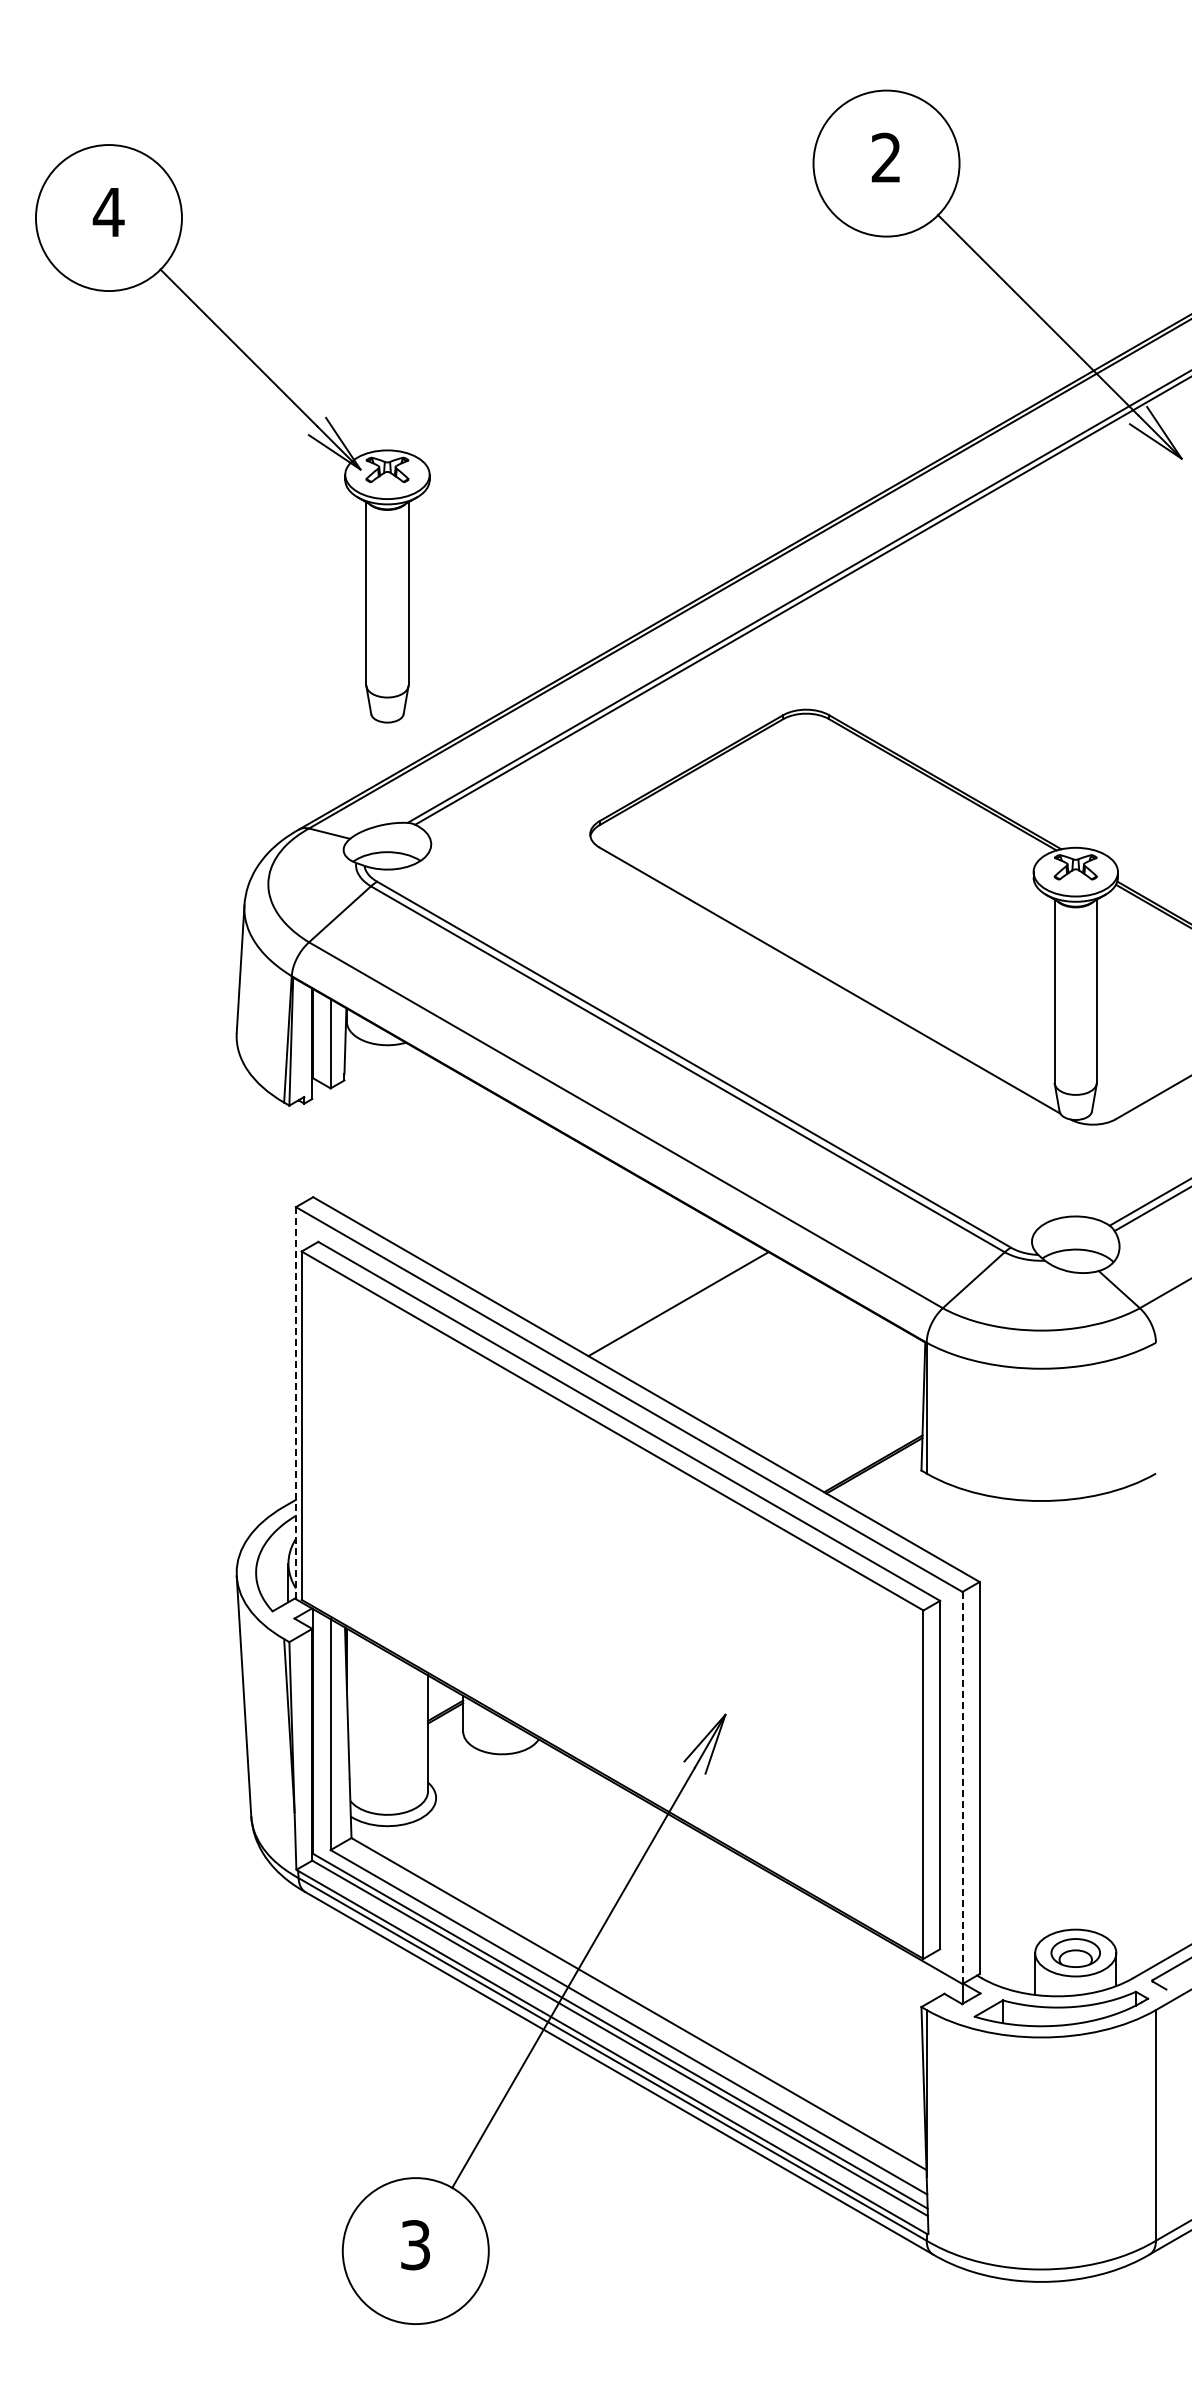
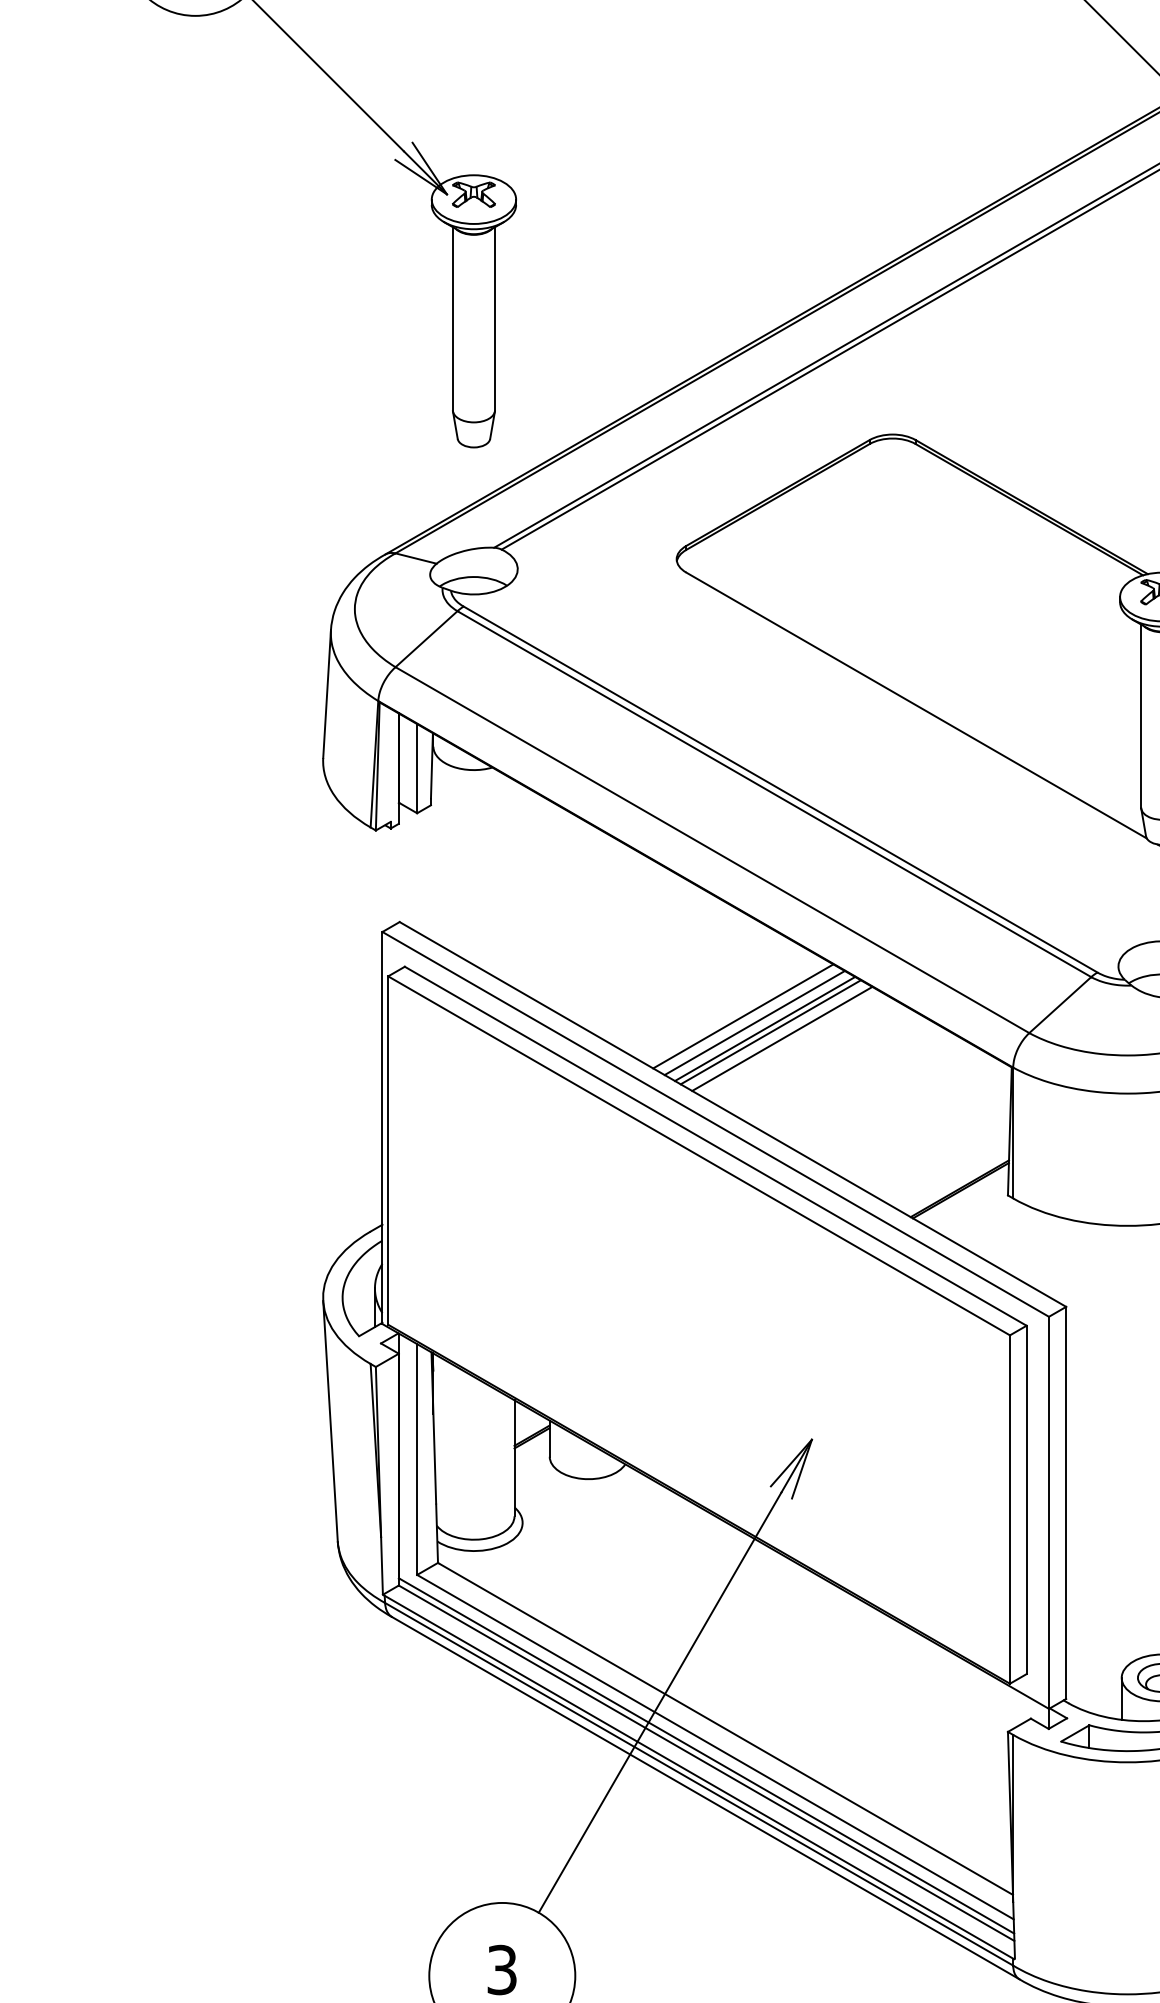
line: (656, 1291) -> (743, 1016), added
line: (668, 1298) -> (755, 1023), added
line: (684, 1307) -> (771, 1032), added
line: (695, 1314) -> (782, 1039), added
line: (295, 1402) -> (382, 1127), dashed -> solid
line: (962, 1788) -> (1049, 1513), dashed -> solid

